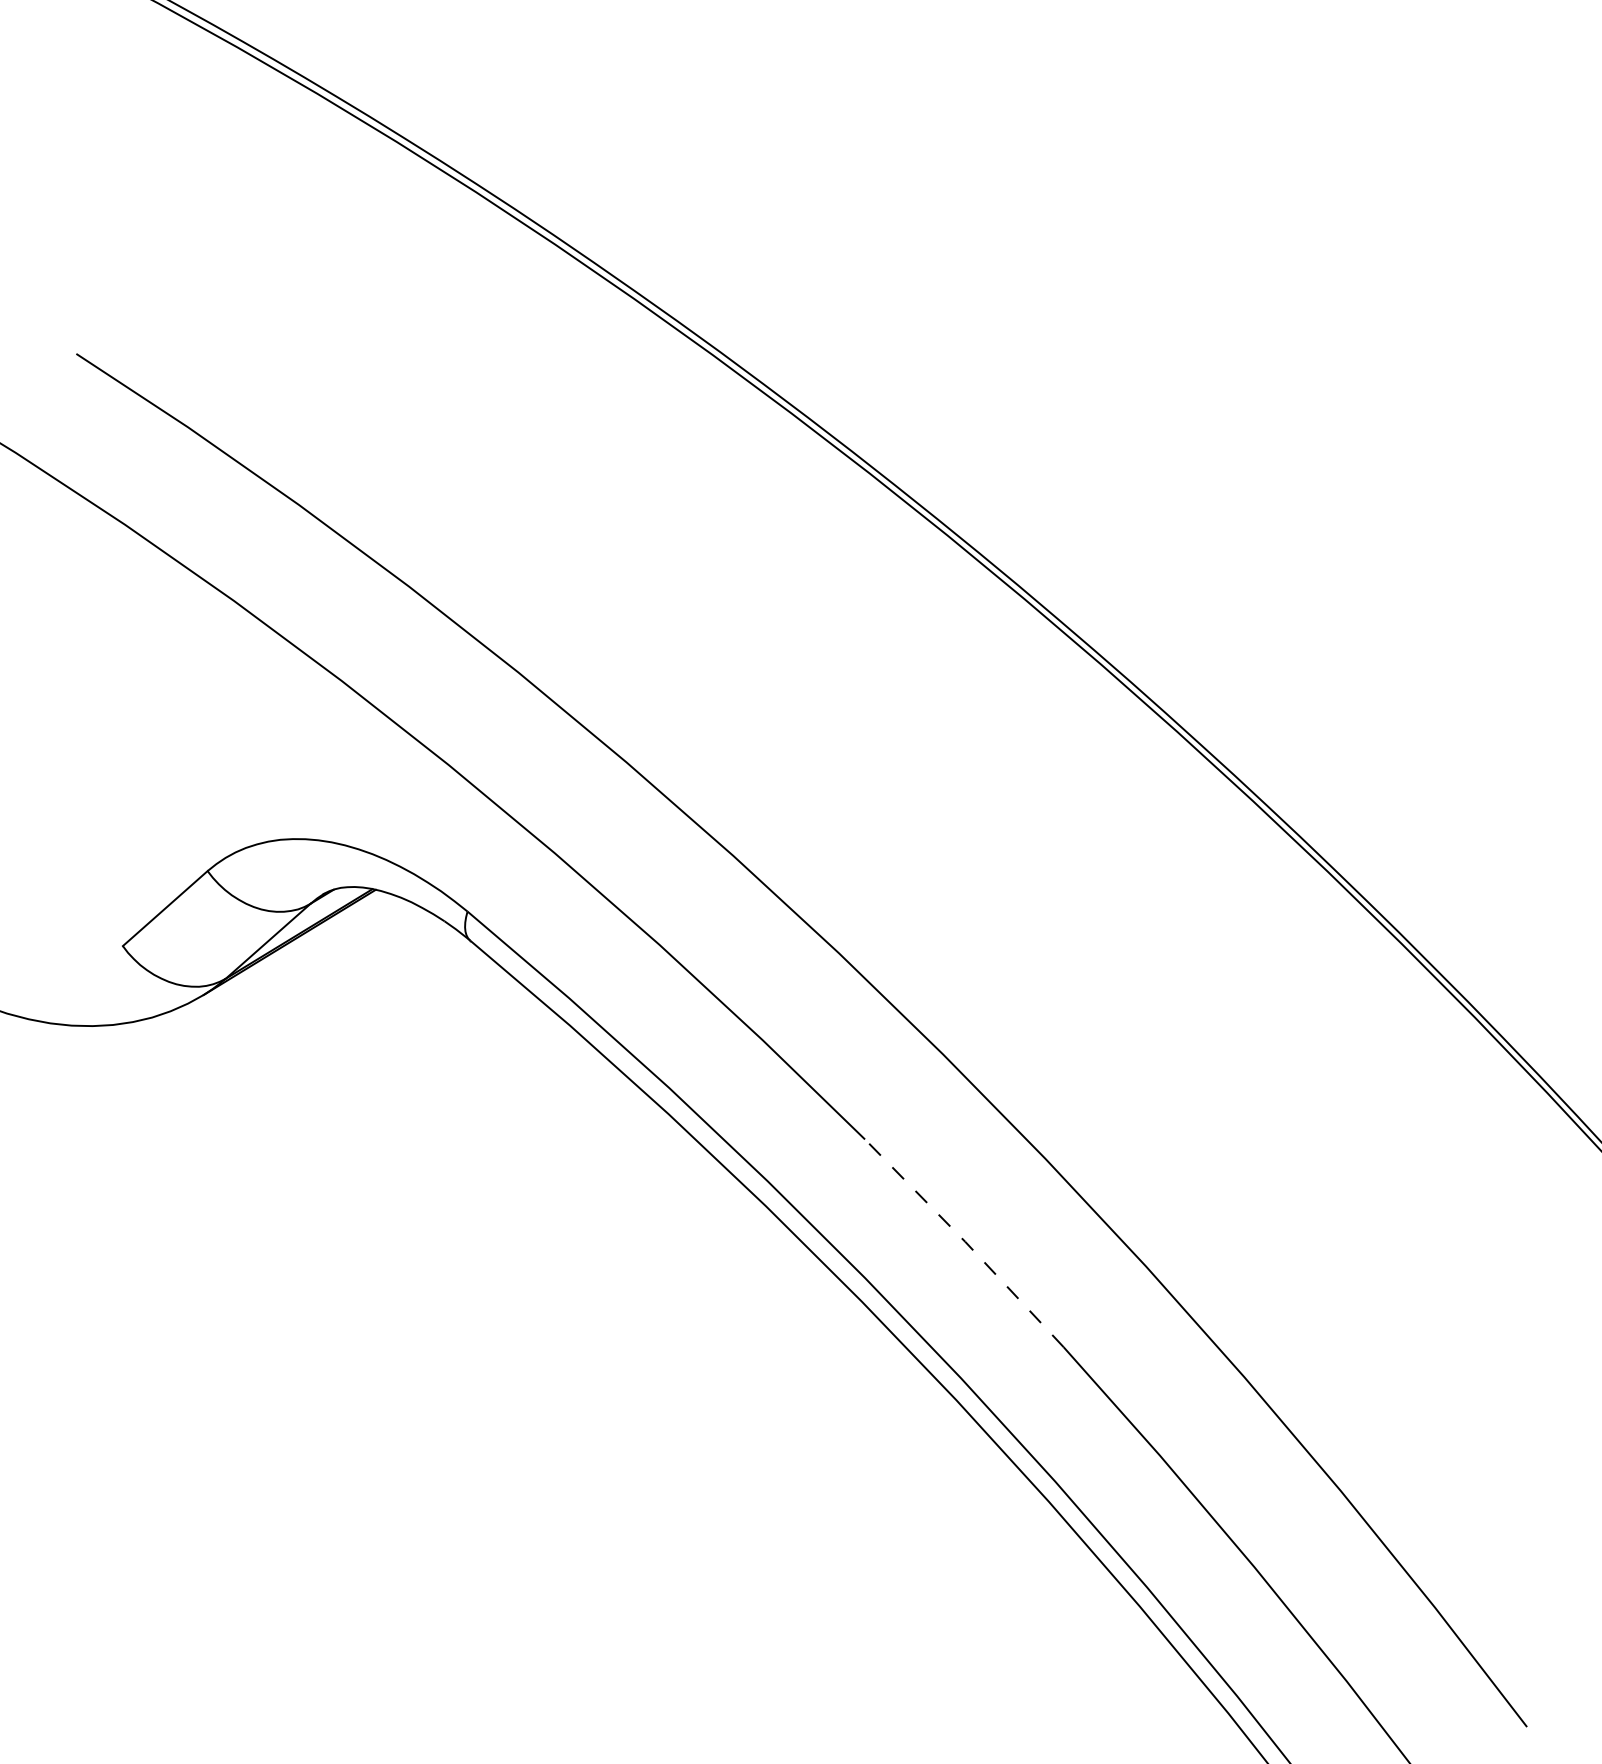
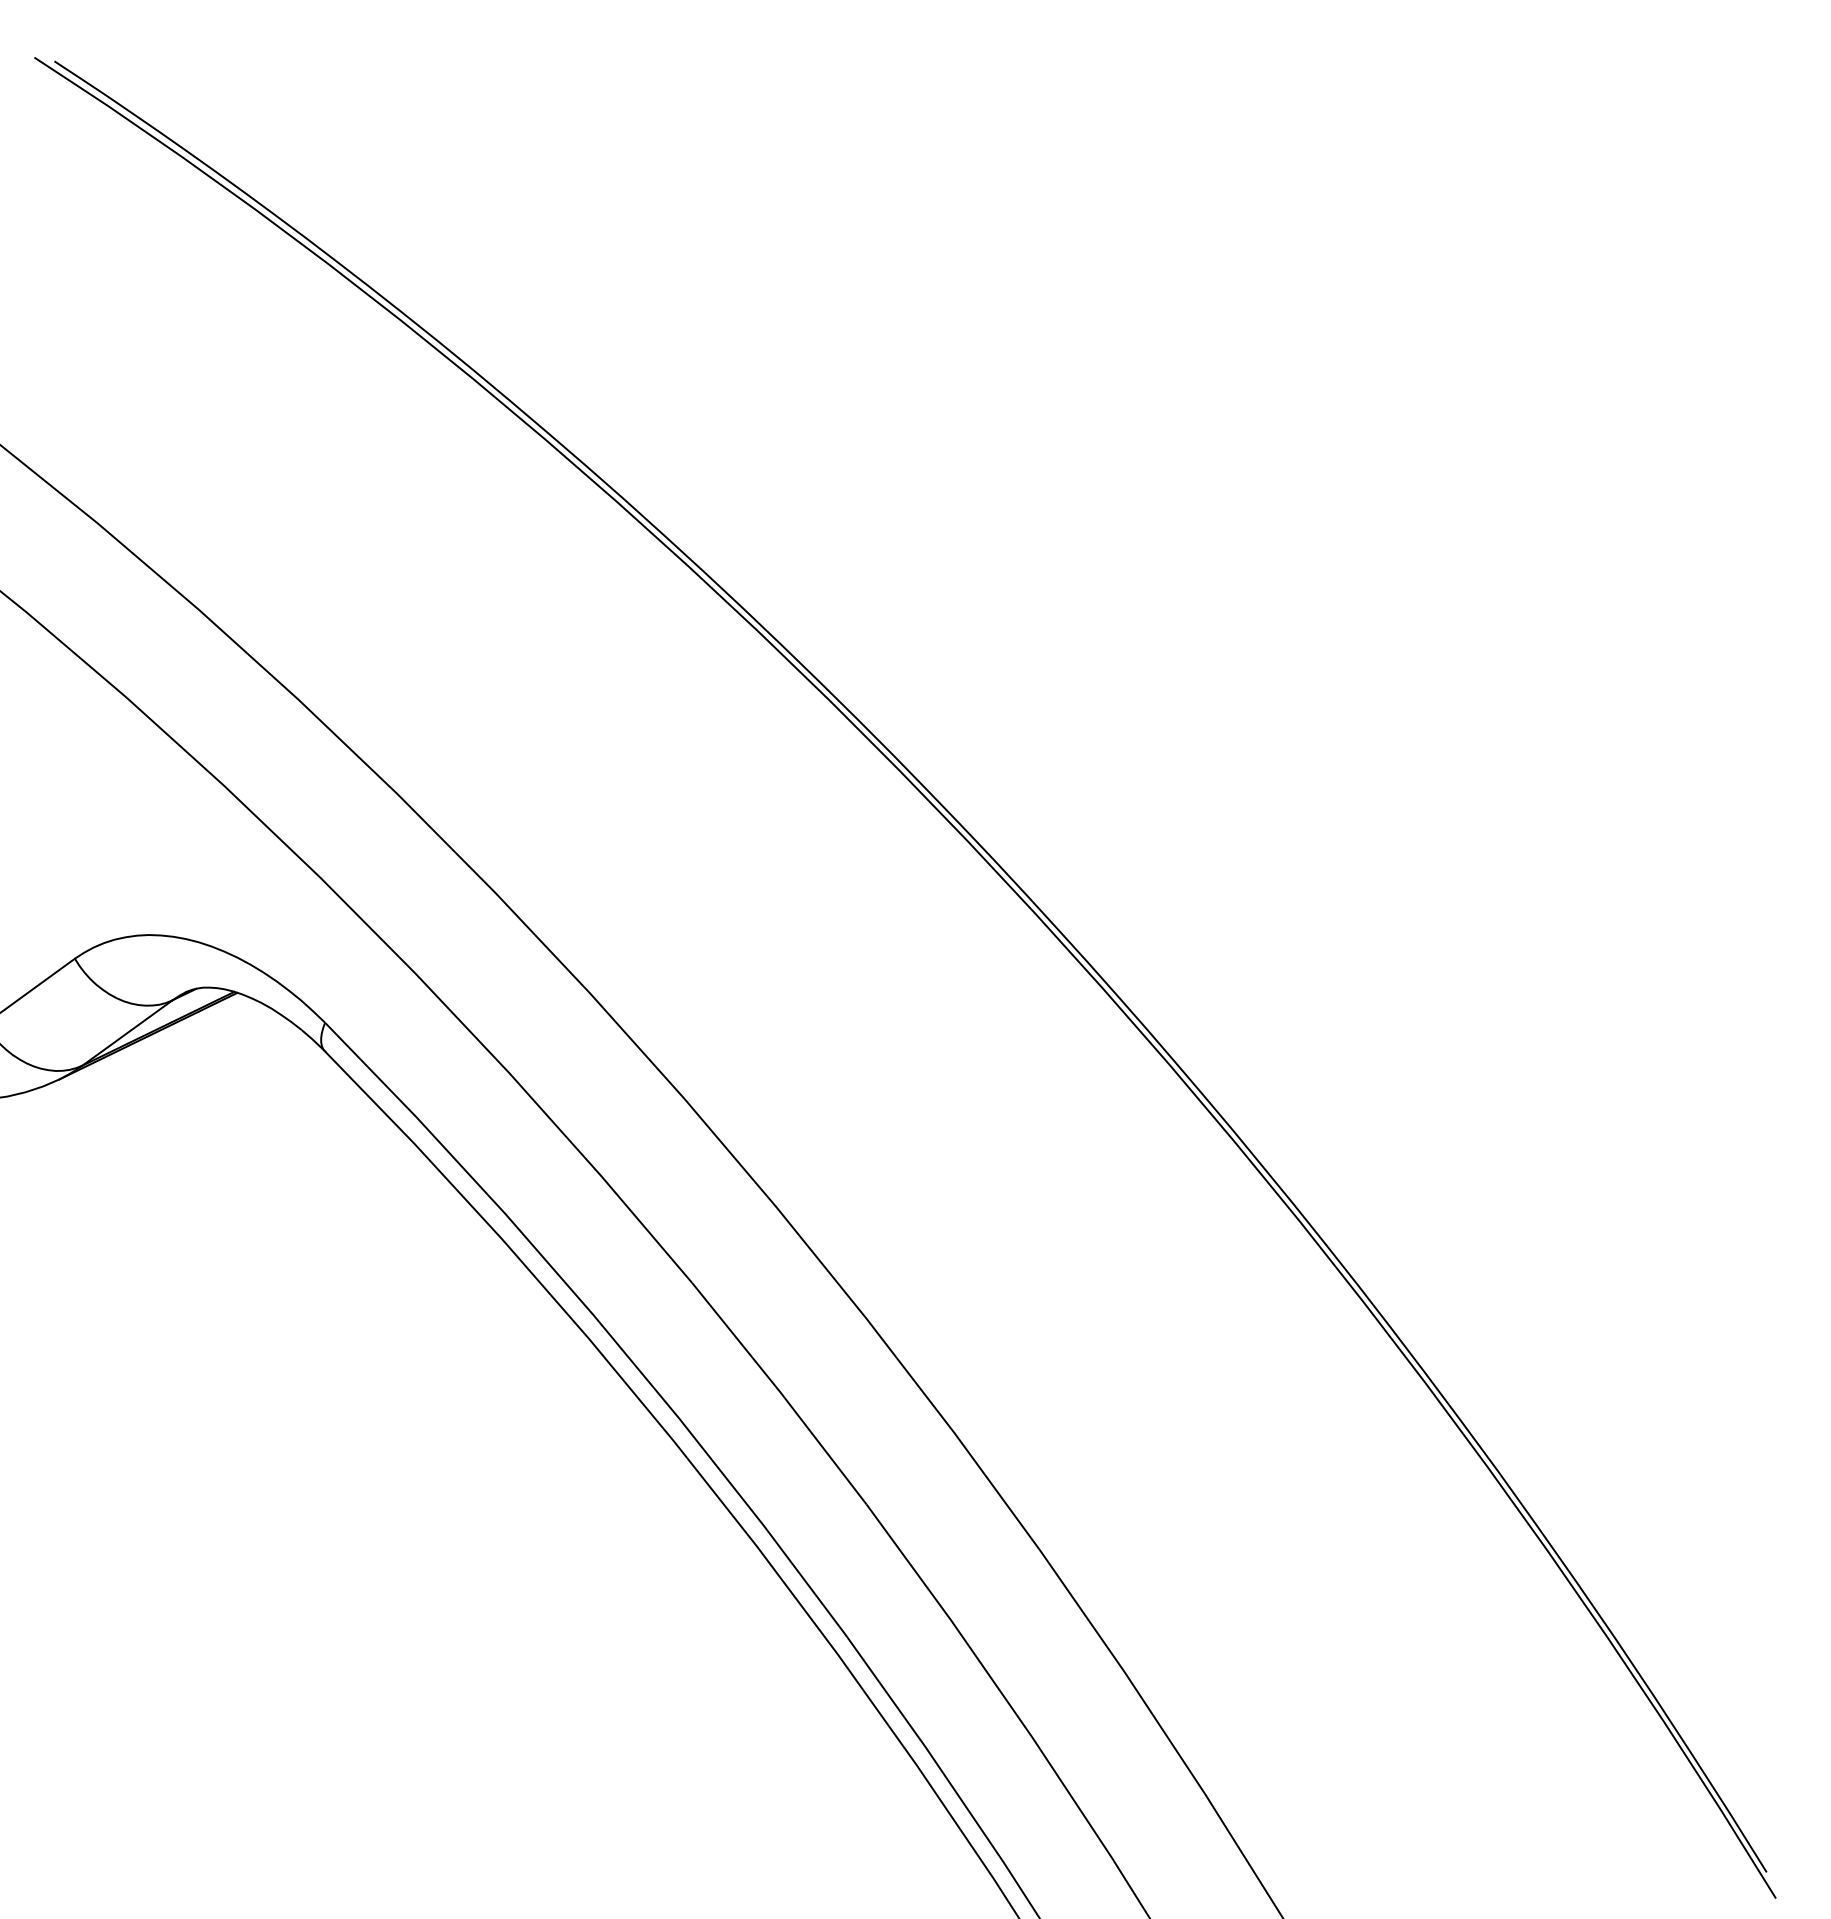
line: (965, 1242) -> (780, 1392), dashed -> solid

